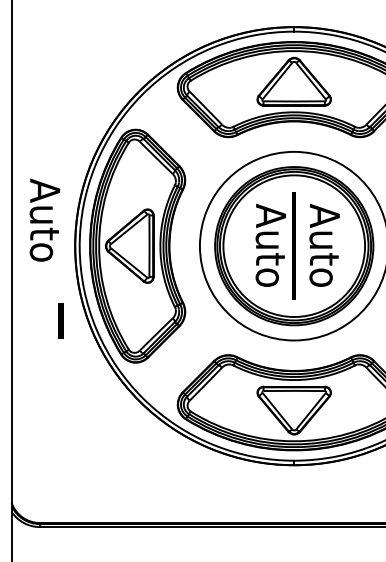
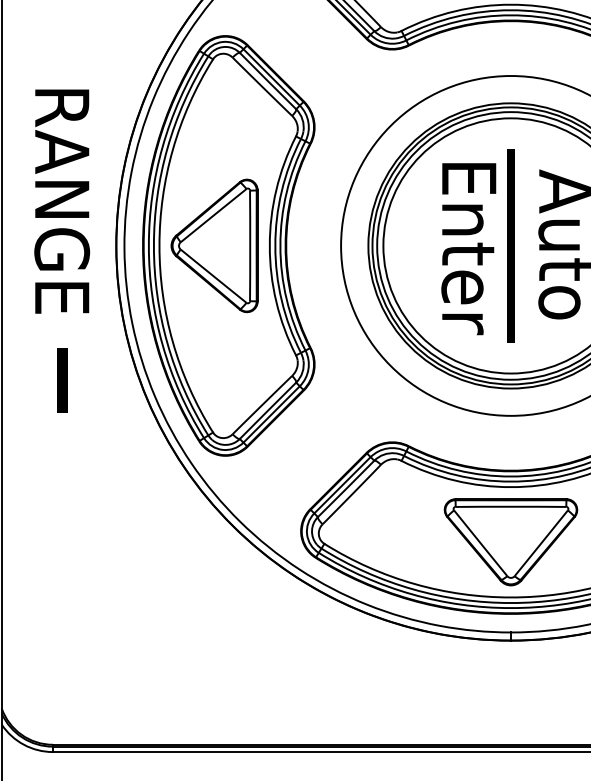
text: (44, 221) -> (61, 201), Auto -> RANGE
text: (270, 247) -> (468, 248), Auto -> Enter
line: (60, 320) -> (61, 379), moved

